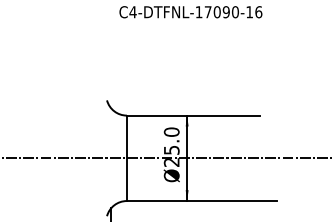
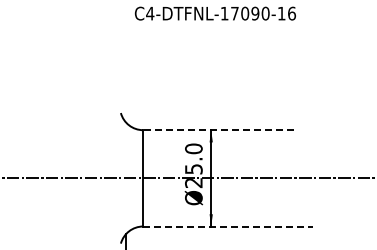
line: (192, 115) -> (217, 130), solid -> dashed
line: (202, 201) -> (228, 226), solid -> dashed

